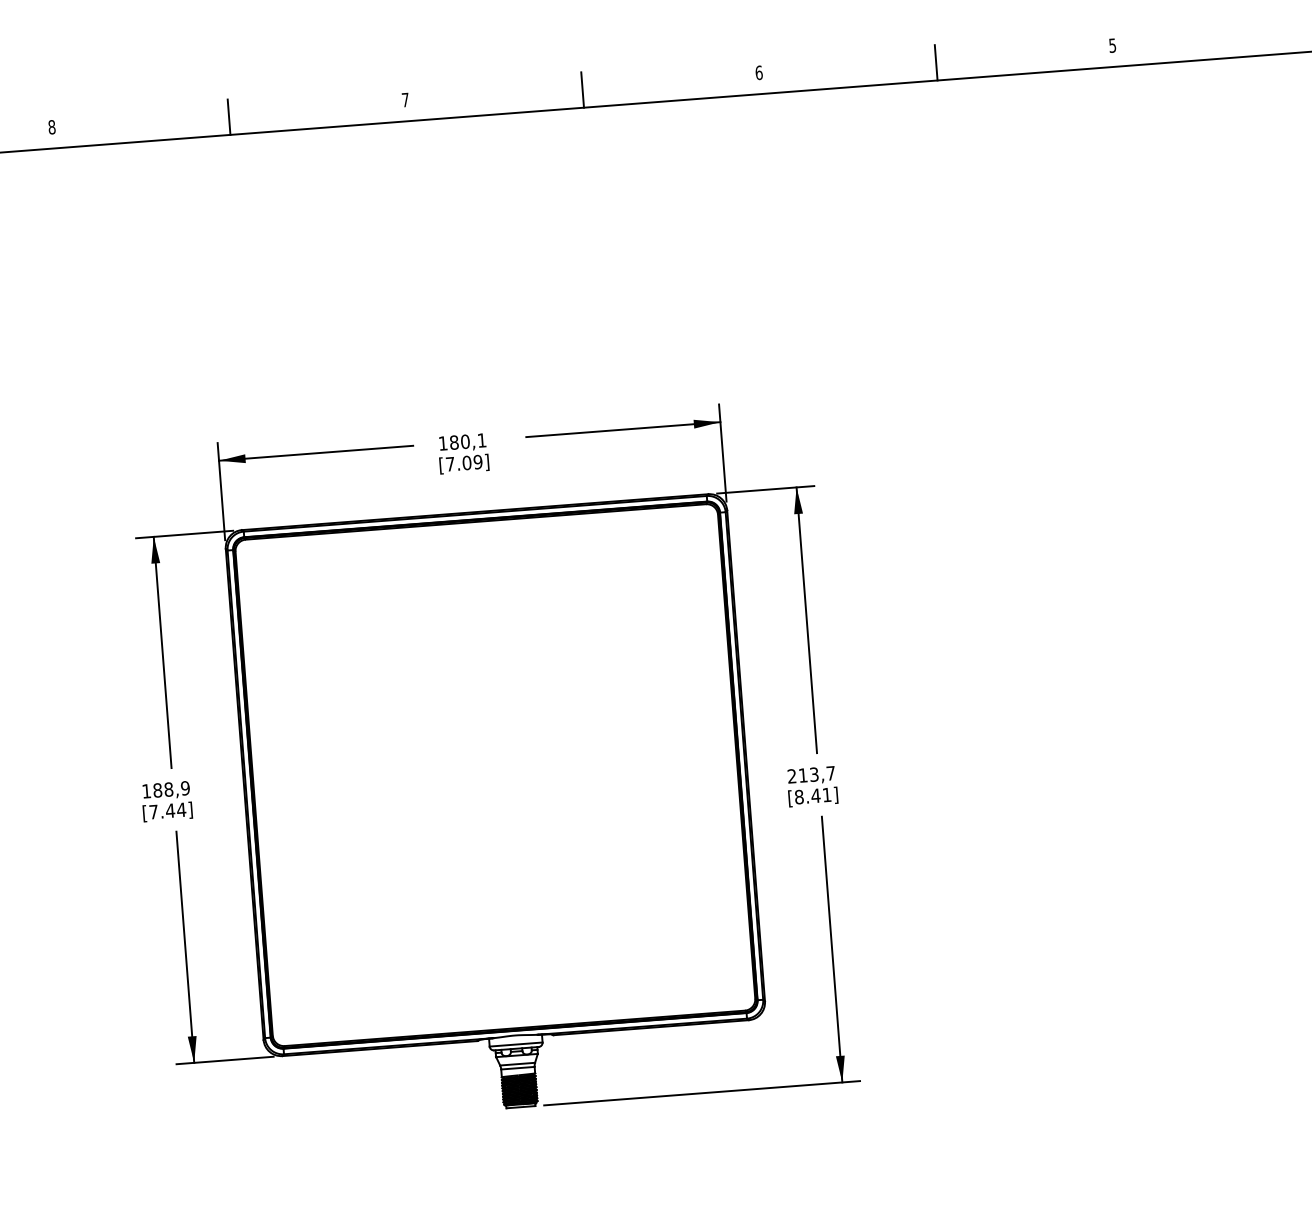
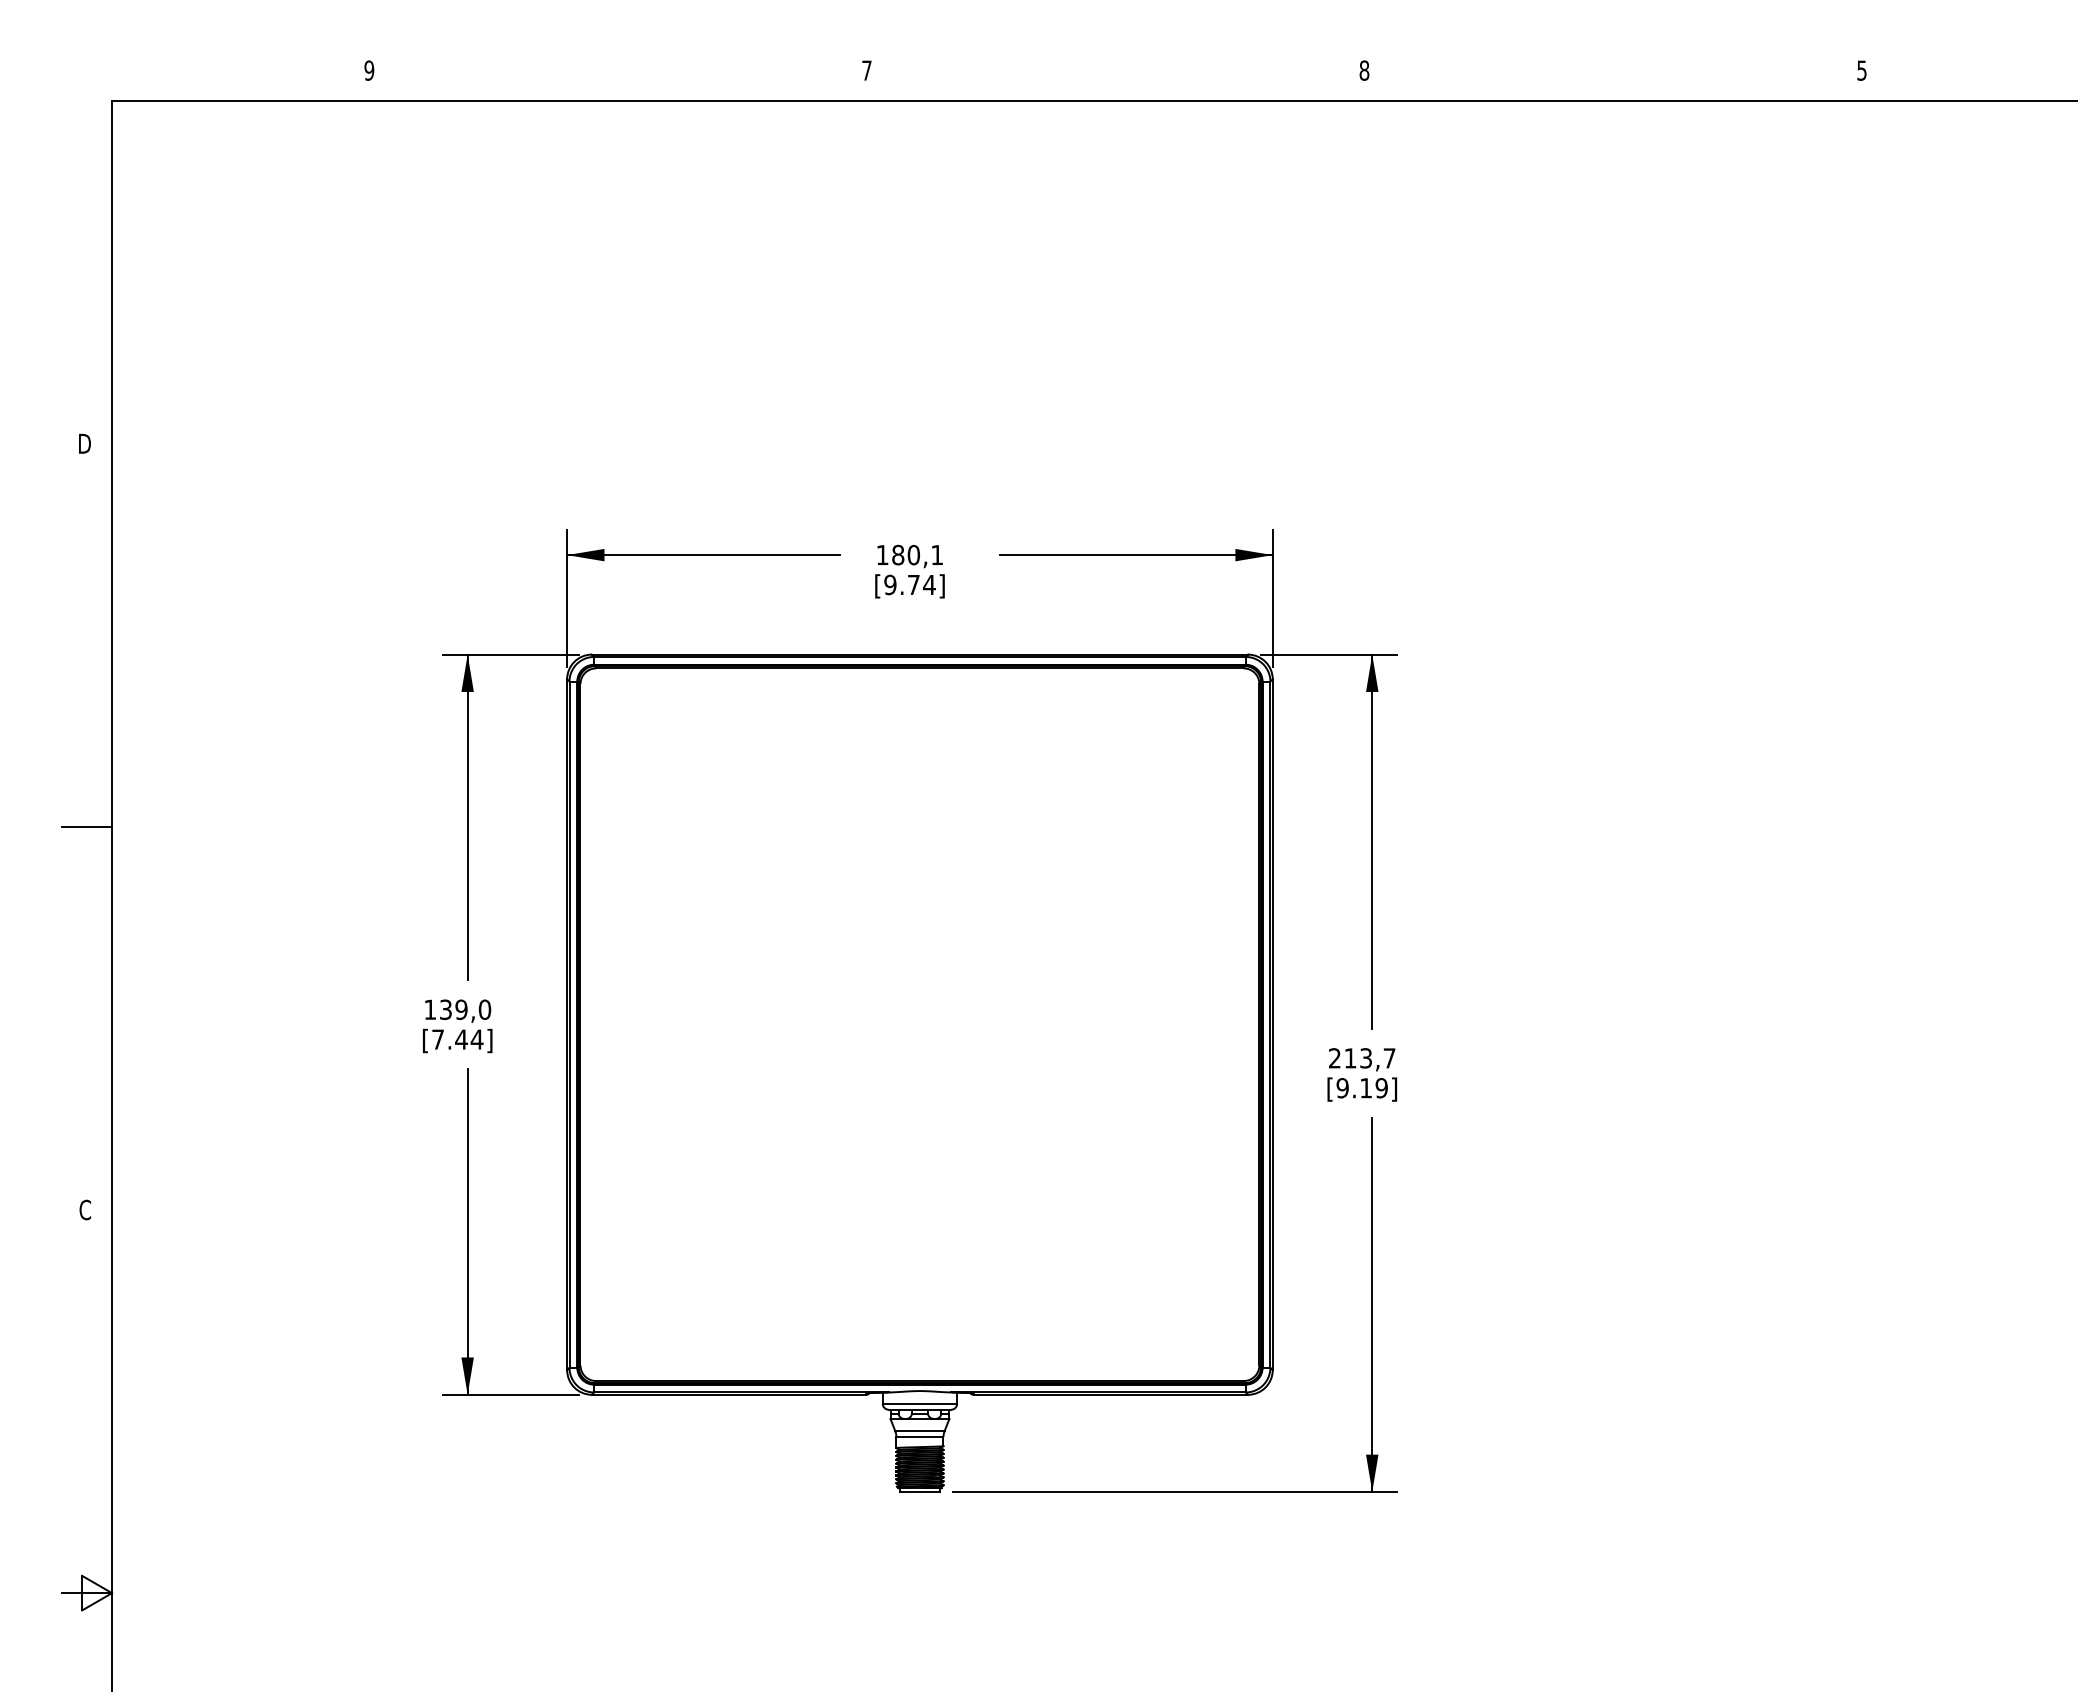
line: (936, 62) -> (1613, 75), removed
text: (759, 72) -> (1364, 70), 6 -> 8
line: (582, 89) -> (1115, 75), removed
line: (229, 117) -> (618, 75), removed
text: (52, 127) -> (369, 70), 8 -> 9
text: (463, 462) -> (909, 584), [7.09] -> [9.74]
text: (171, 789) -> (465, 1009), 188,9 -> 139,0
text: (812, 796) -> (1361, 1088), [8.41] -> [9.19]

